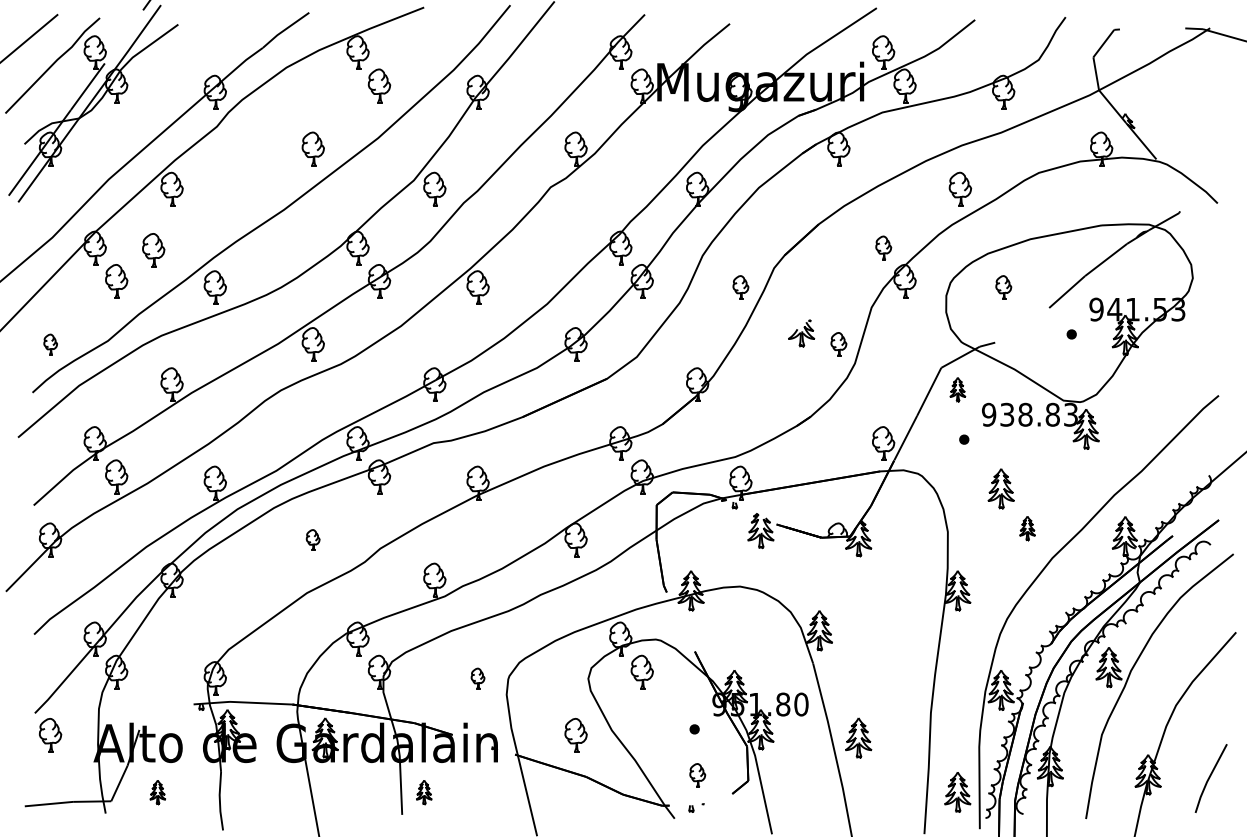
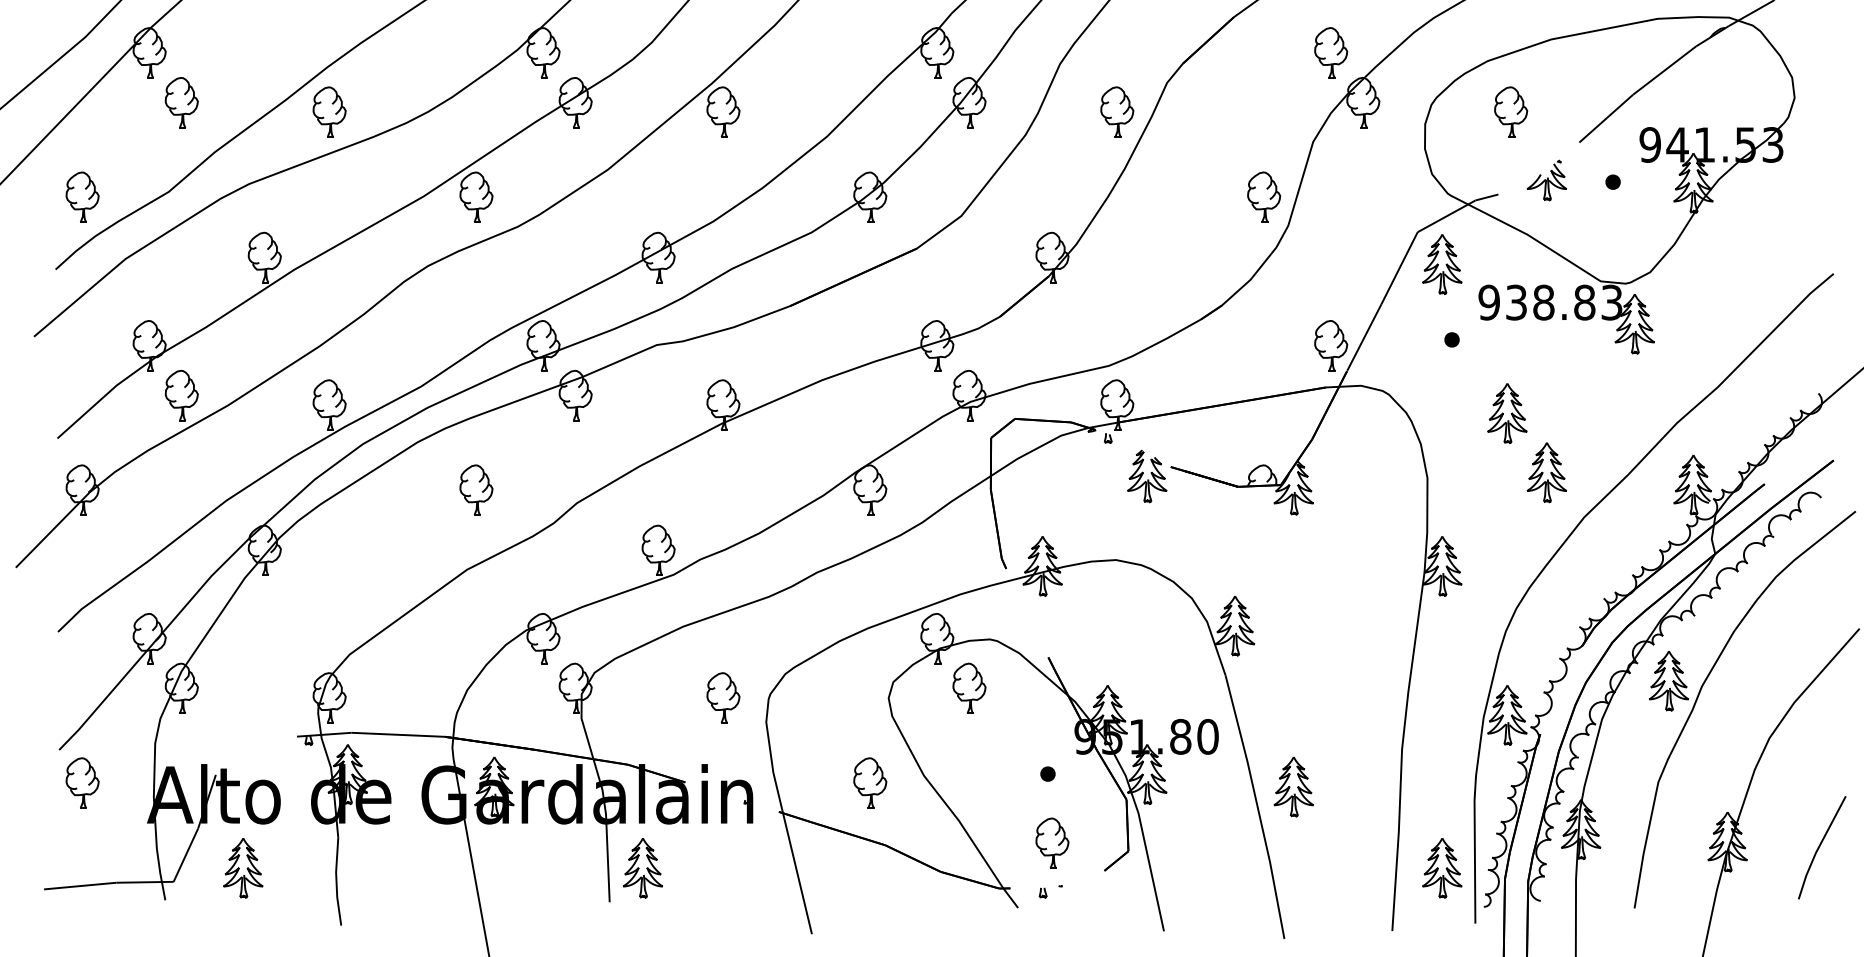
part: (883, 247) -> (1330, 51), size x1.43
part: (153, 250) -> (236, 56), removed
part: (740, 287) -> (1116, 111), size x1.43
part: (1003, 287) -> (1510, 111), size x1.43
part: (801, 333) -> (1546, 180), moved
part: (50, 344) -> (82, 197), size x1.67
part: (838, 344) -> (1263, 197), size x1.43
part: (957, 389) -> (1441, 264), size x1.67
part: (1027, 528) -> (1546, 473), size x1.67
part: (312, 539) -> (475, 489), size x1.67
part: (477, 678) -> (722, 697), size x1.67
part: (697, 775) -> (1052, 843), size x1.43
part: (157, 792) -> (242, 868), size x1.67
part: (423, 792) -> (641, 868), size x1.67

